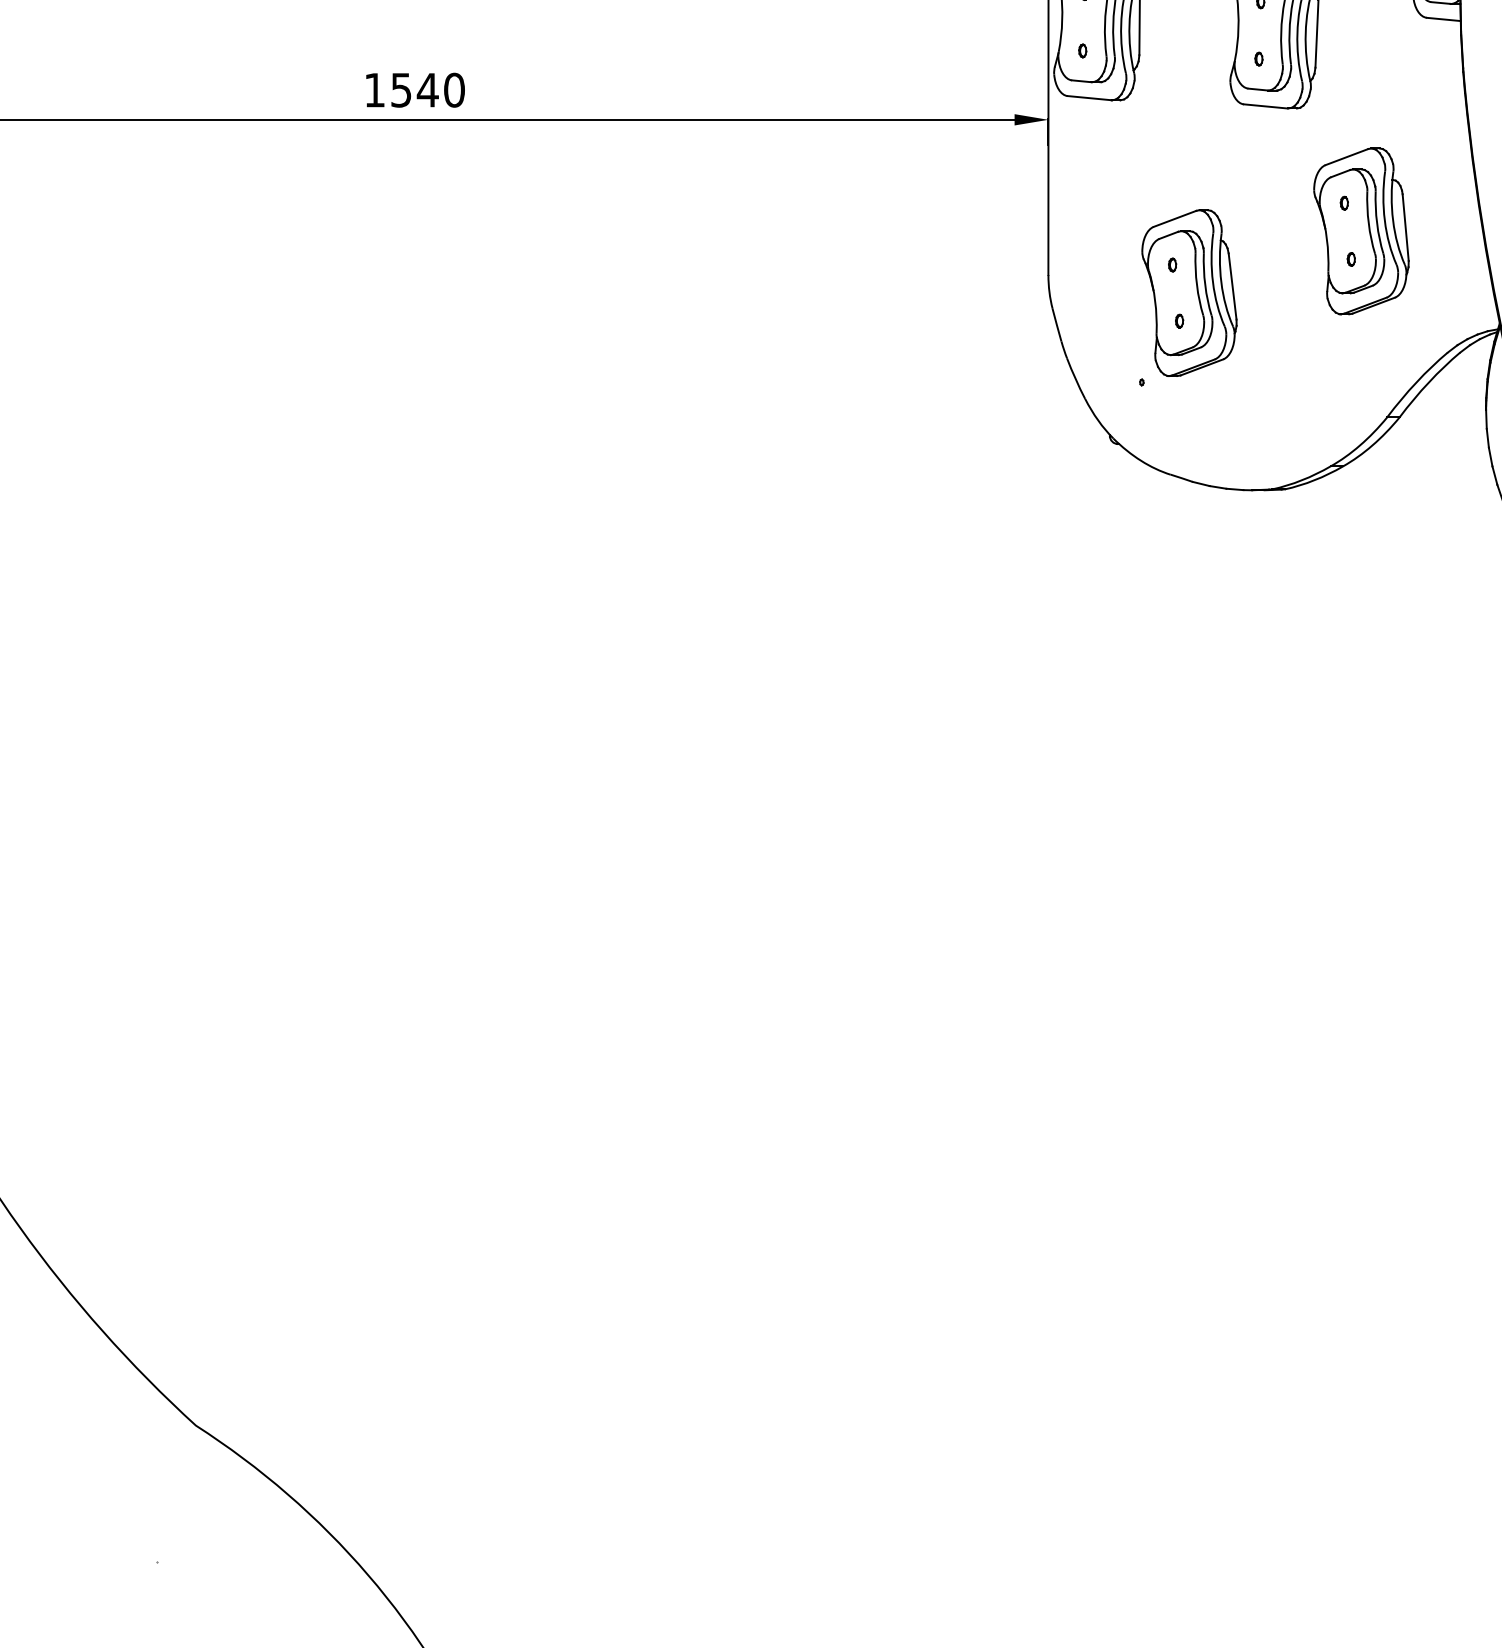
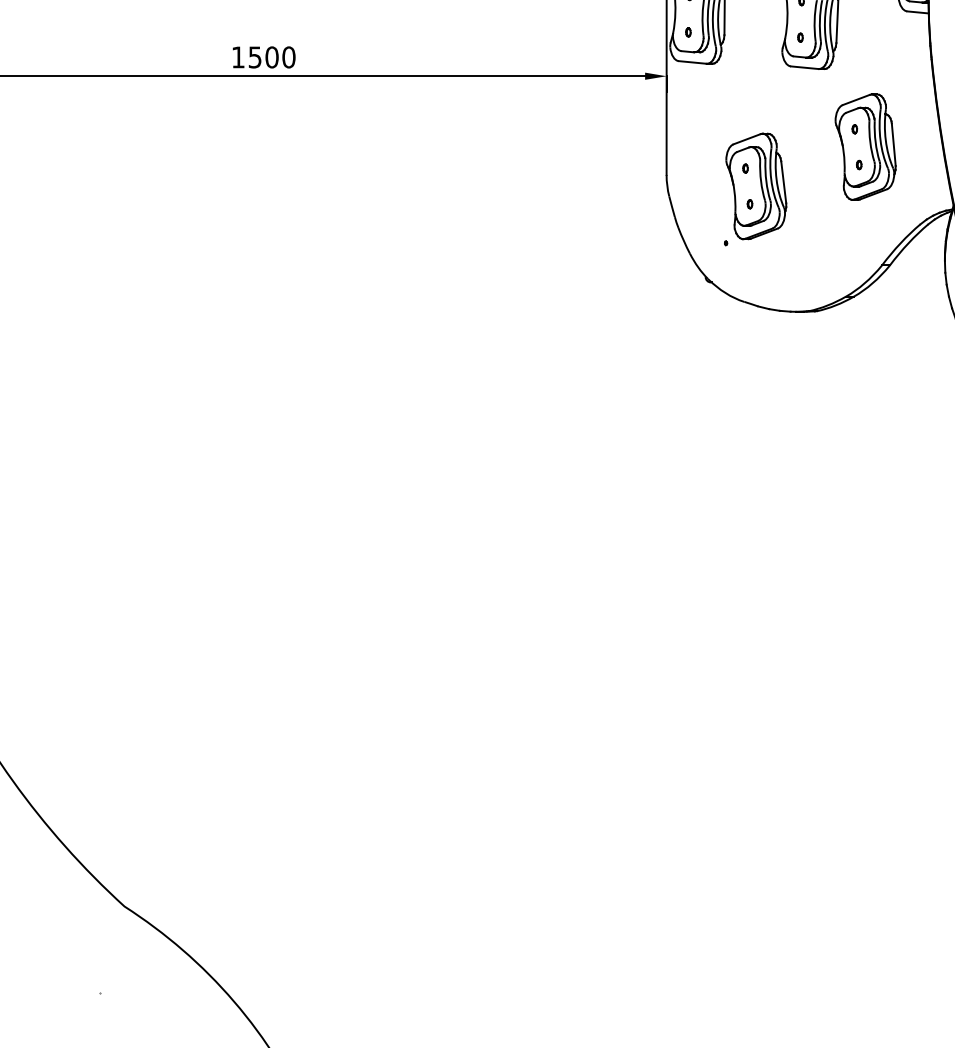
text: (427, 90) -> (271, 57), 1540 -> 1500

